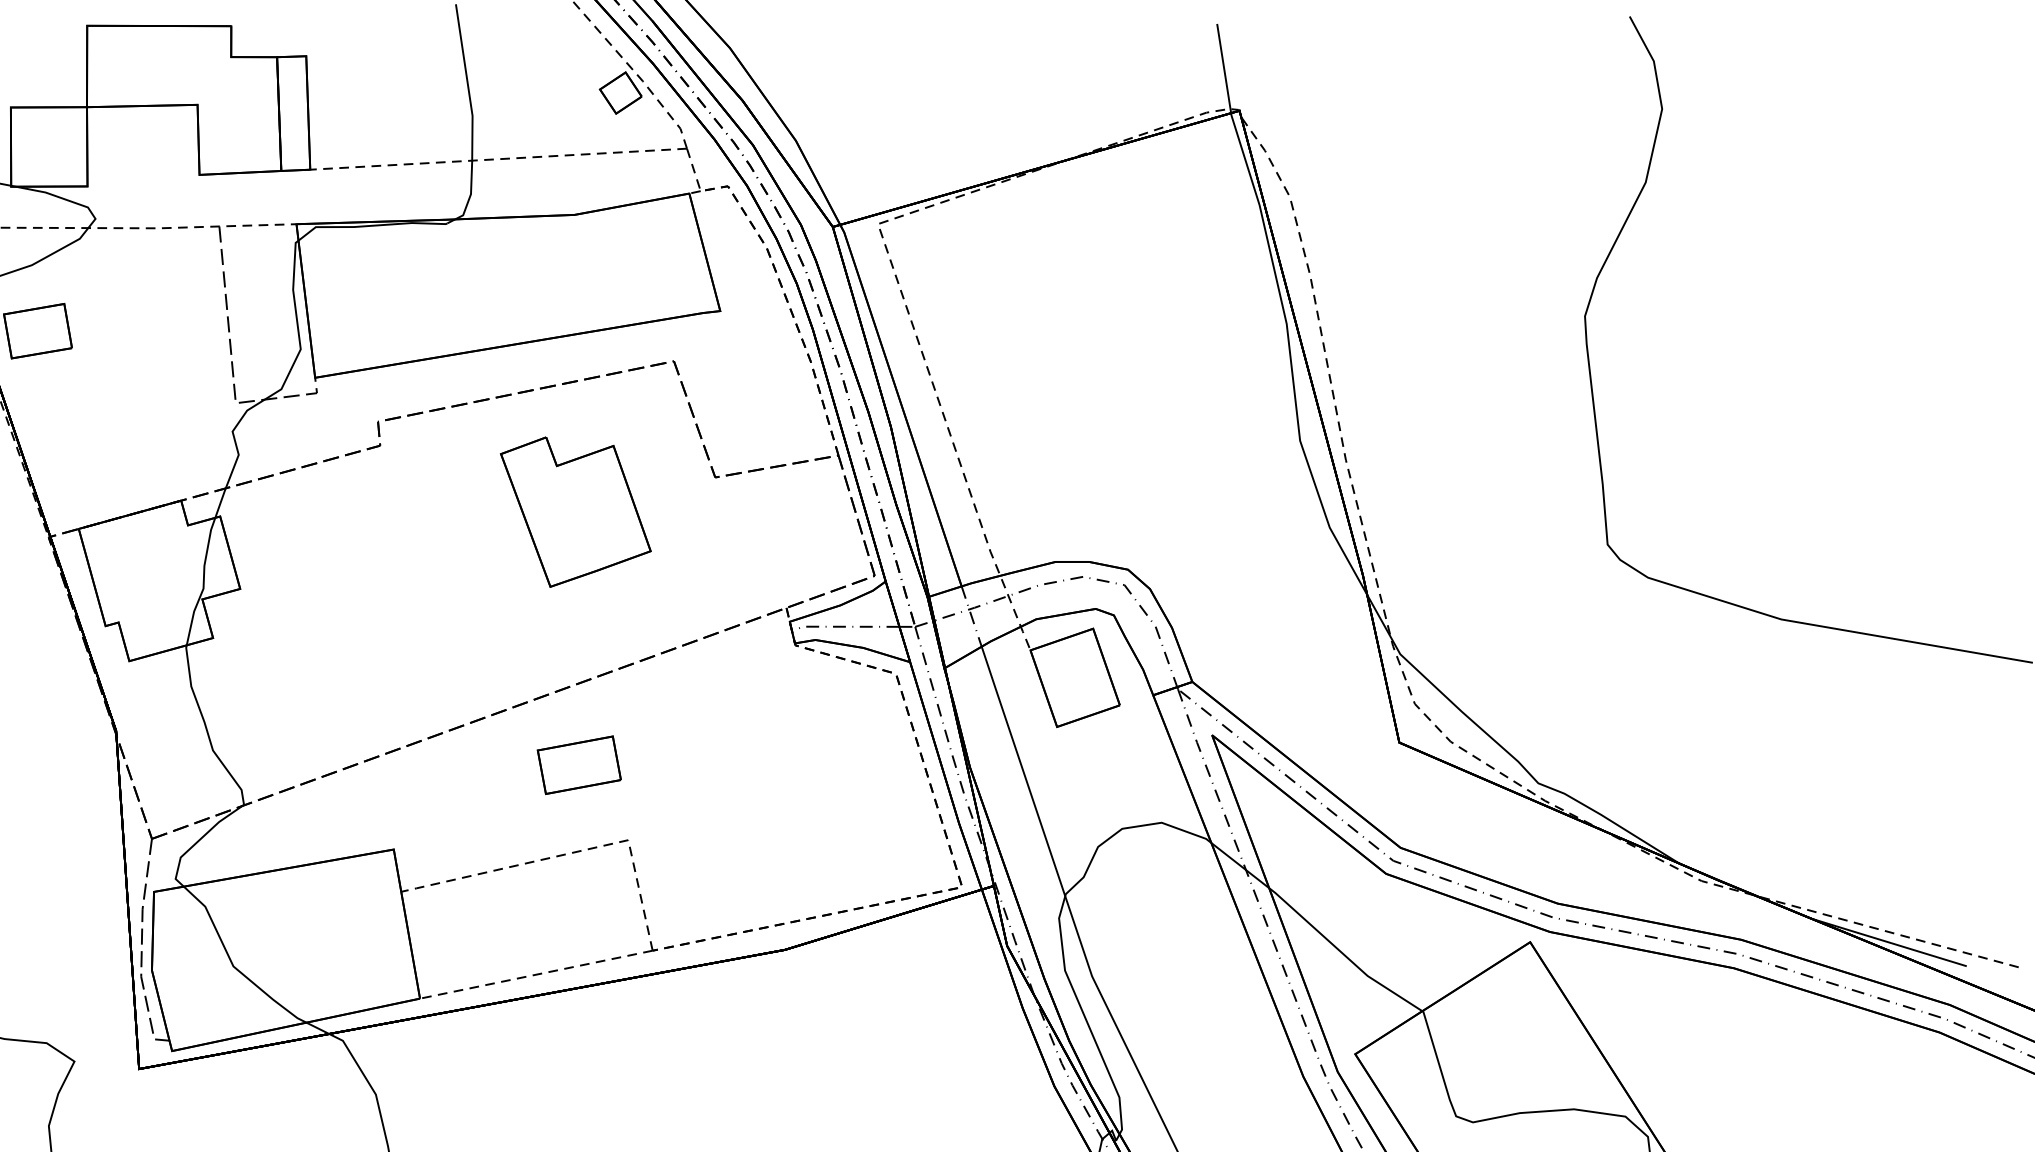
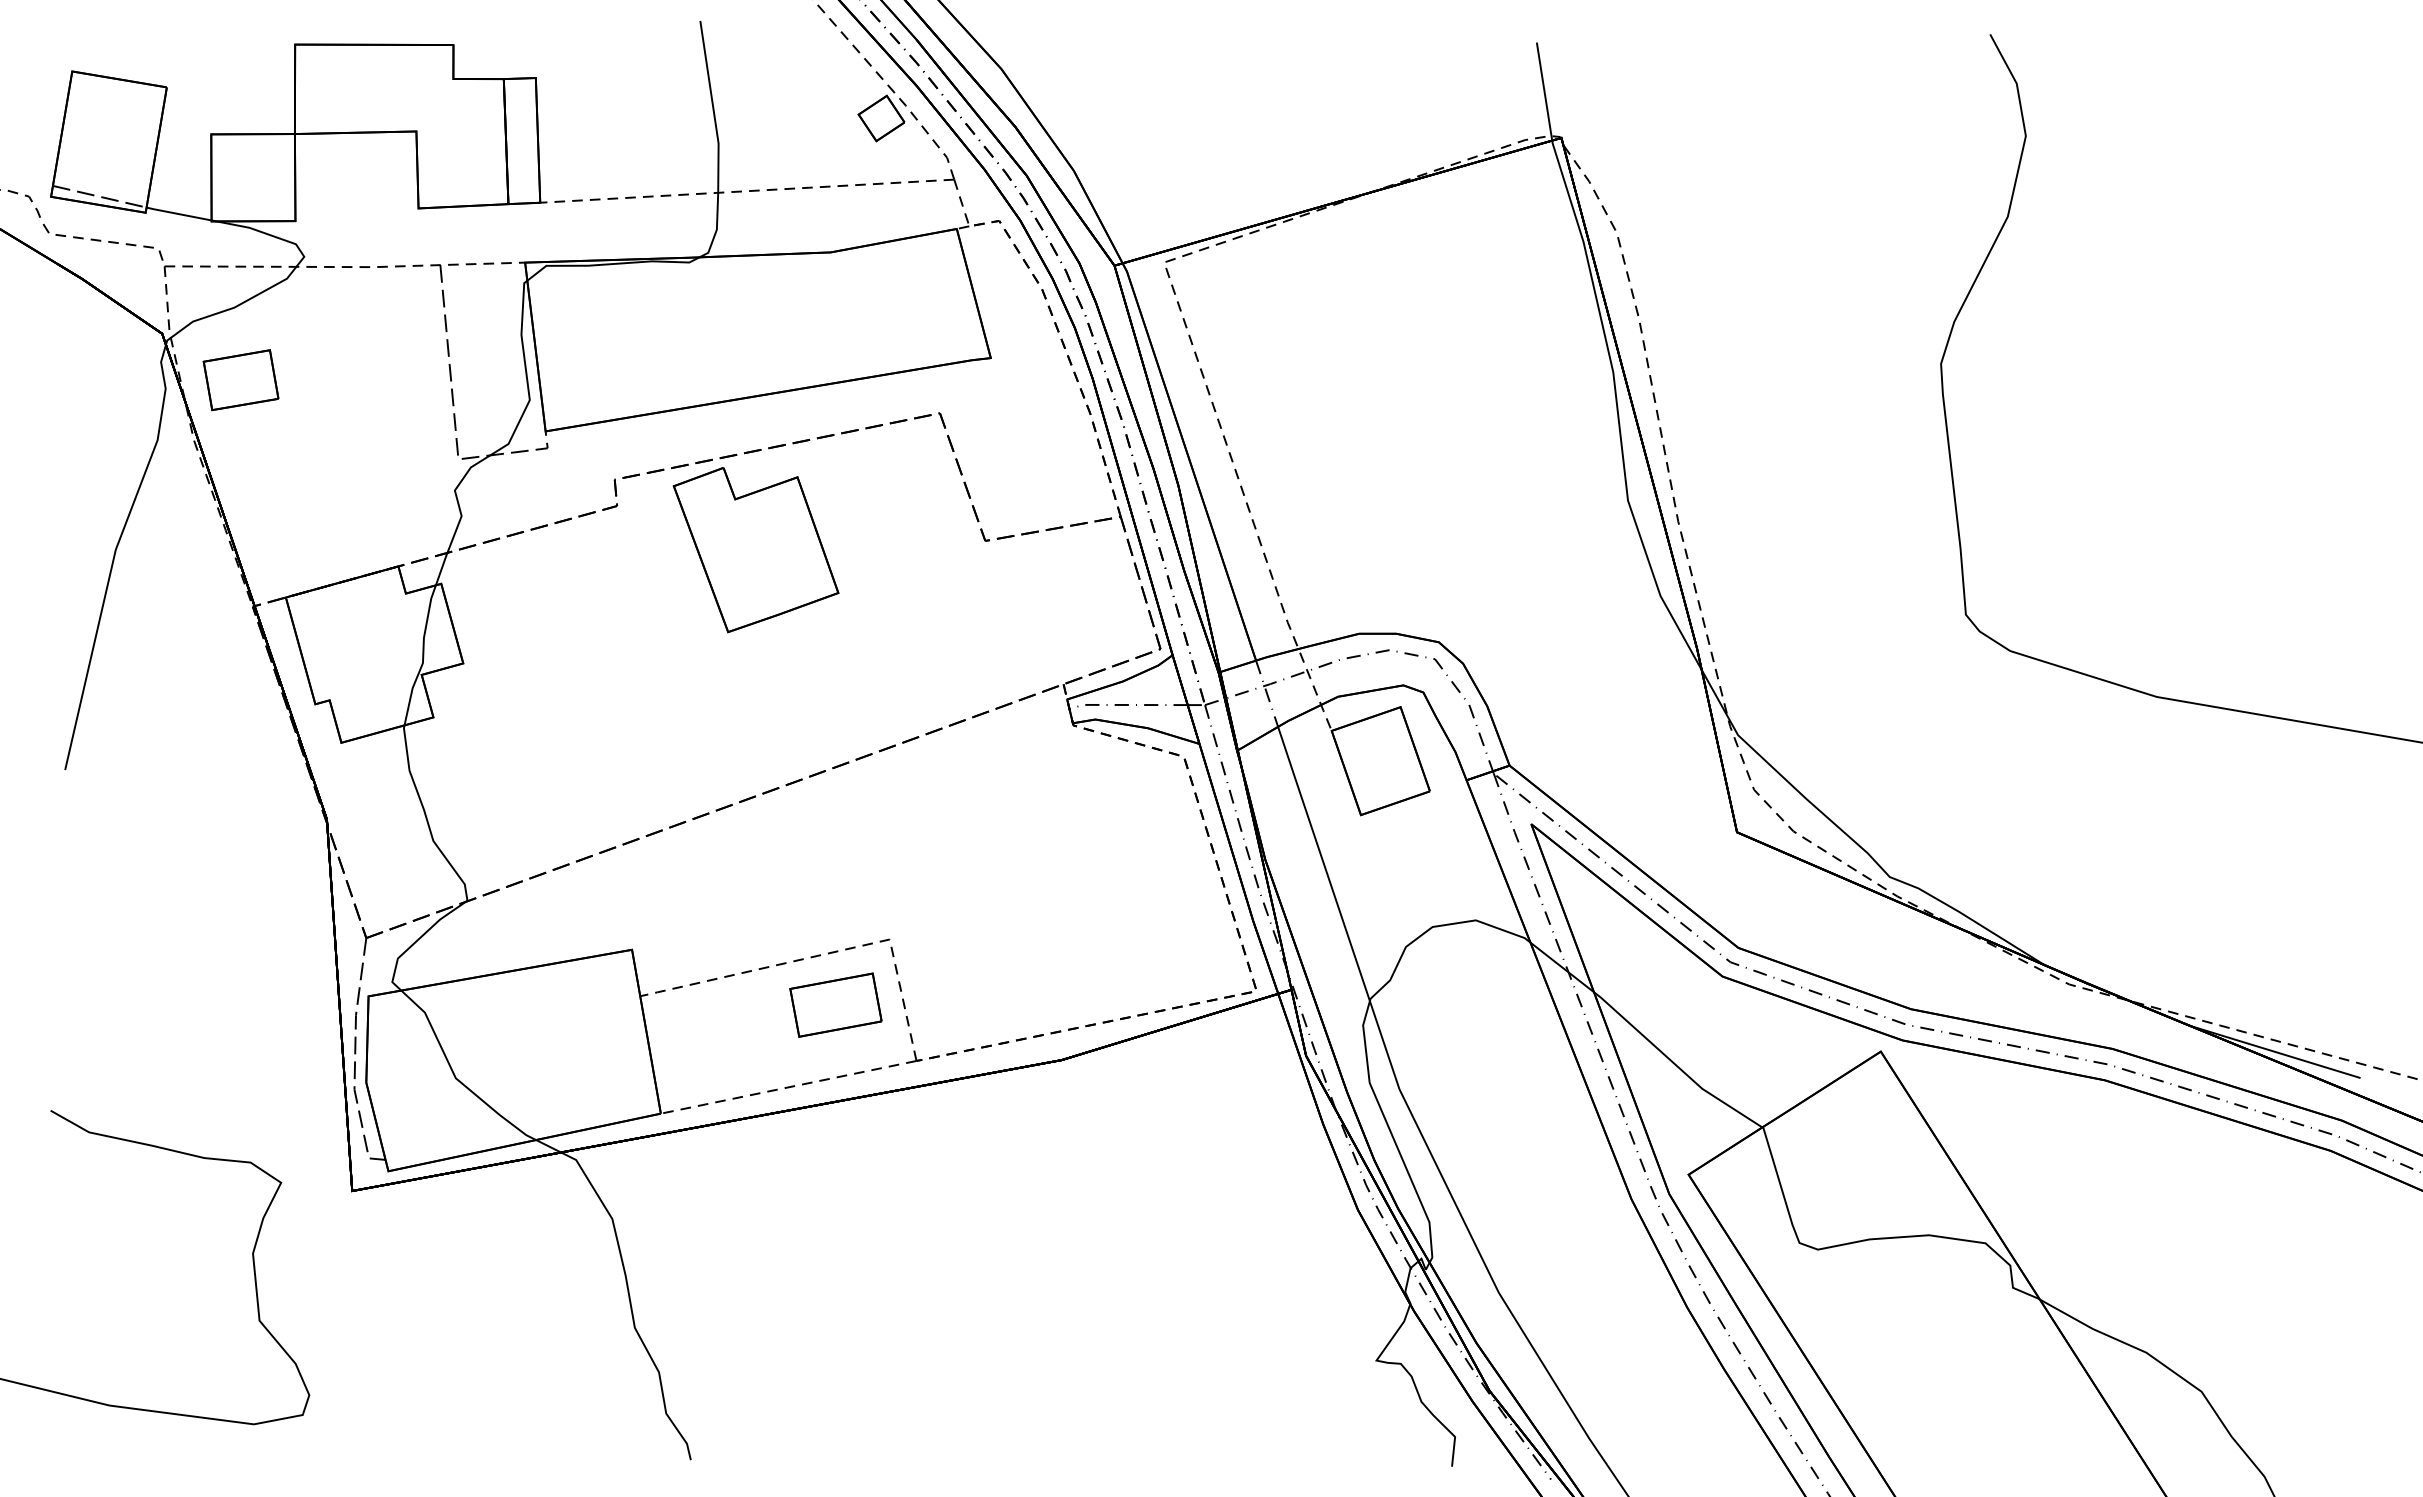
part: (575, 512) -> (755, 550), moved
part: (578, 764) -> (835, 1004), moved

